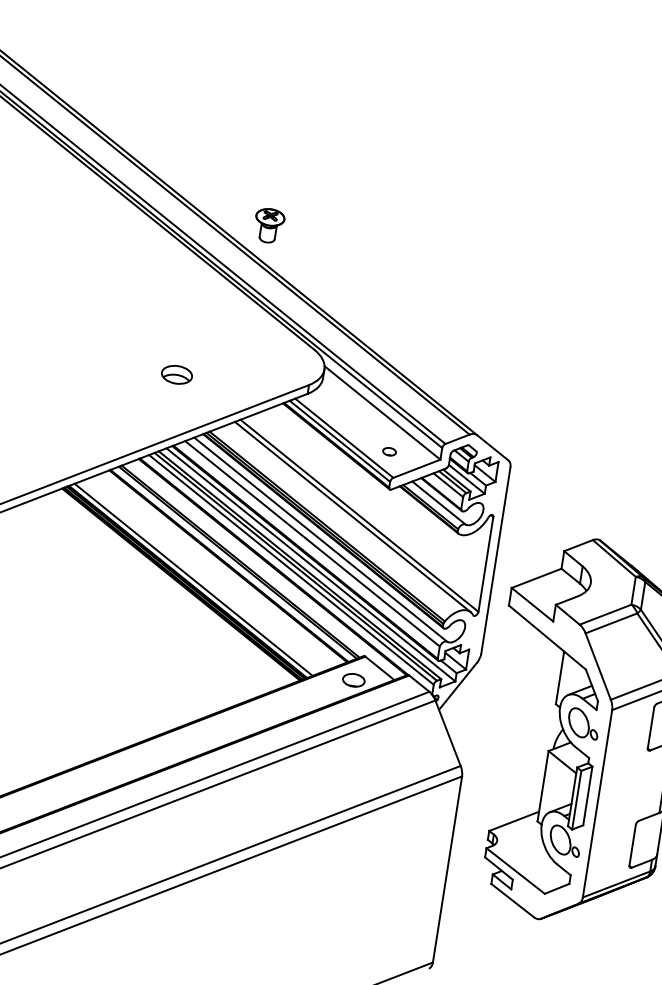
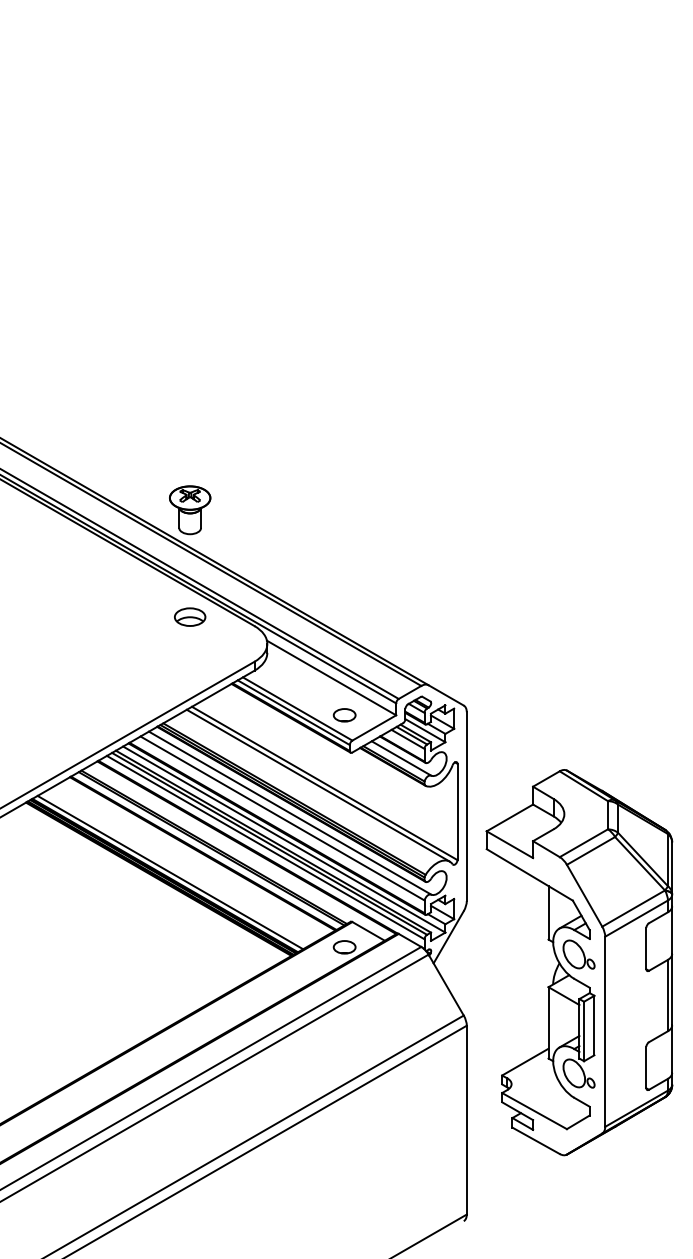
part: (269, 226) -> (190, 510), size x1.43
part: (177, 374) -> (190, 616), moved
part: (389, 451) -> (344, 715), size x1.67

